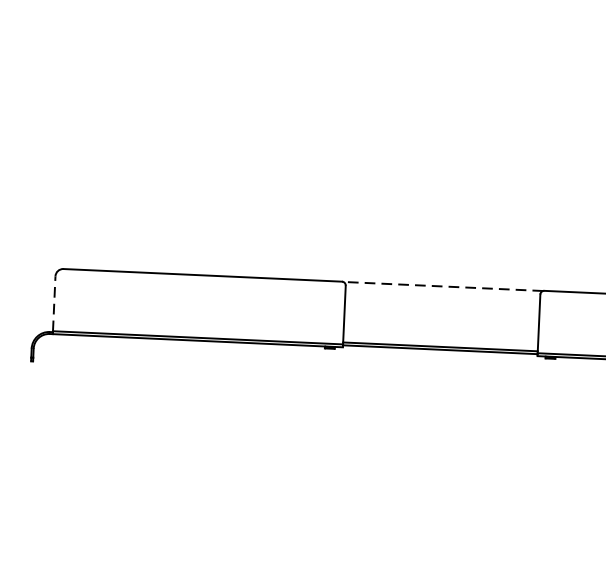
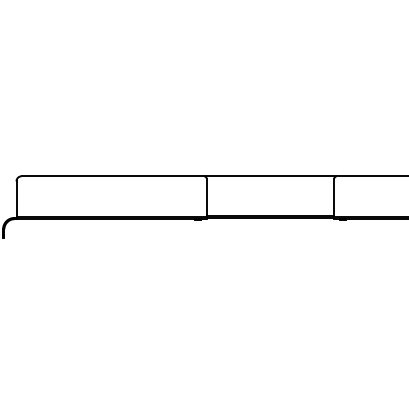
line: (443, 286) -> (270, 176), dashed -> solid
line: (54, 304) -> (16, 199), dashed -> solid

